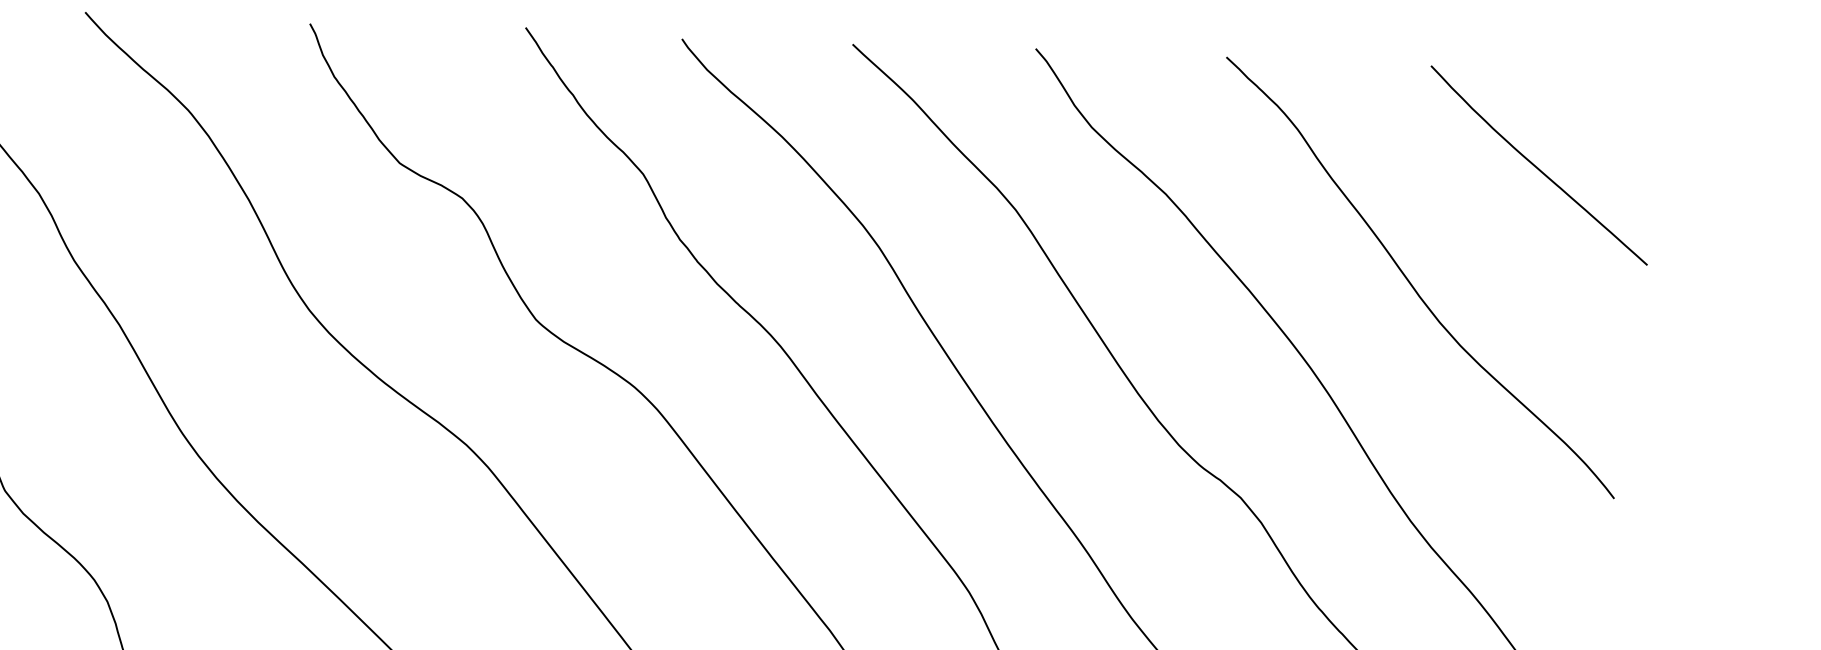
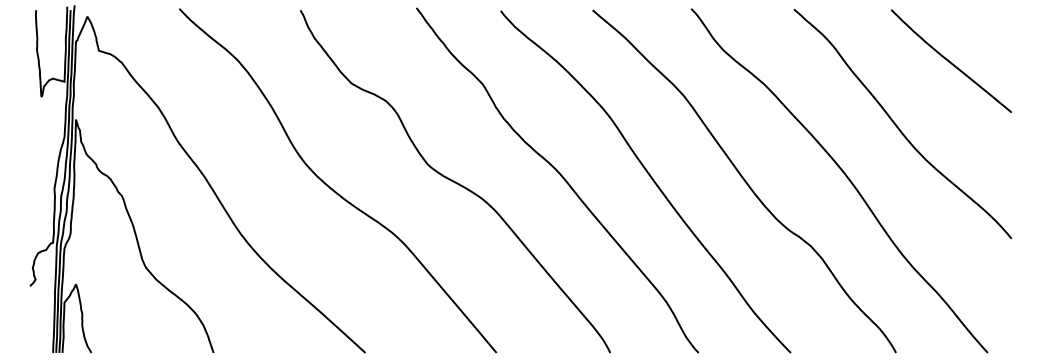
curve: (1535, 164) -> (949, 60), moved

